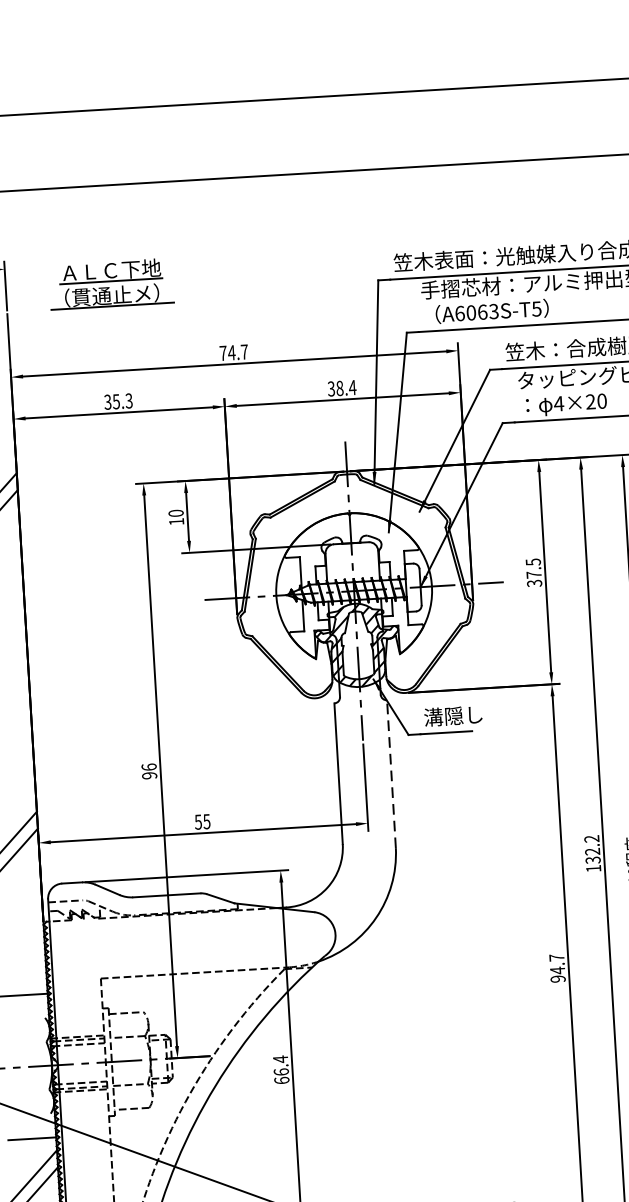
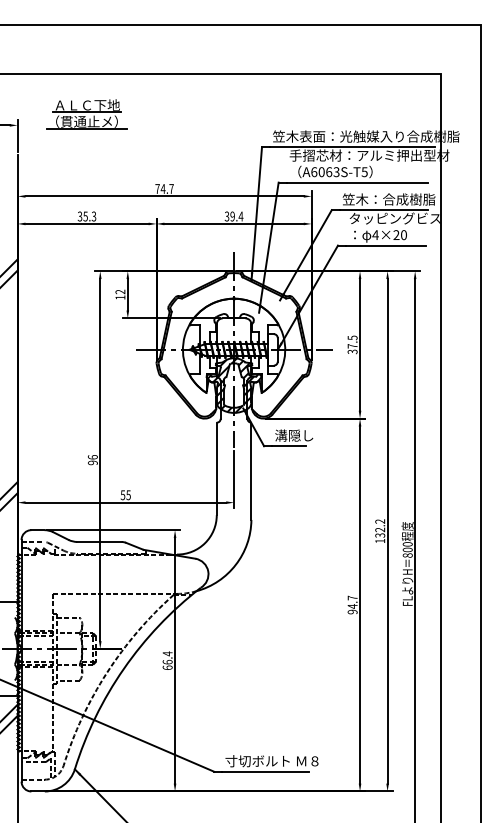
part: (110, 284) -> (86, 114), moved
text: (339, 388) -> (232, 216), 38.4 -> 39.4
text: (176, 512) -> (120, 291), 10 -> 12
line: (391, 774) -> (251, 471), dashed -> solid

